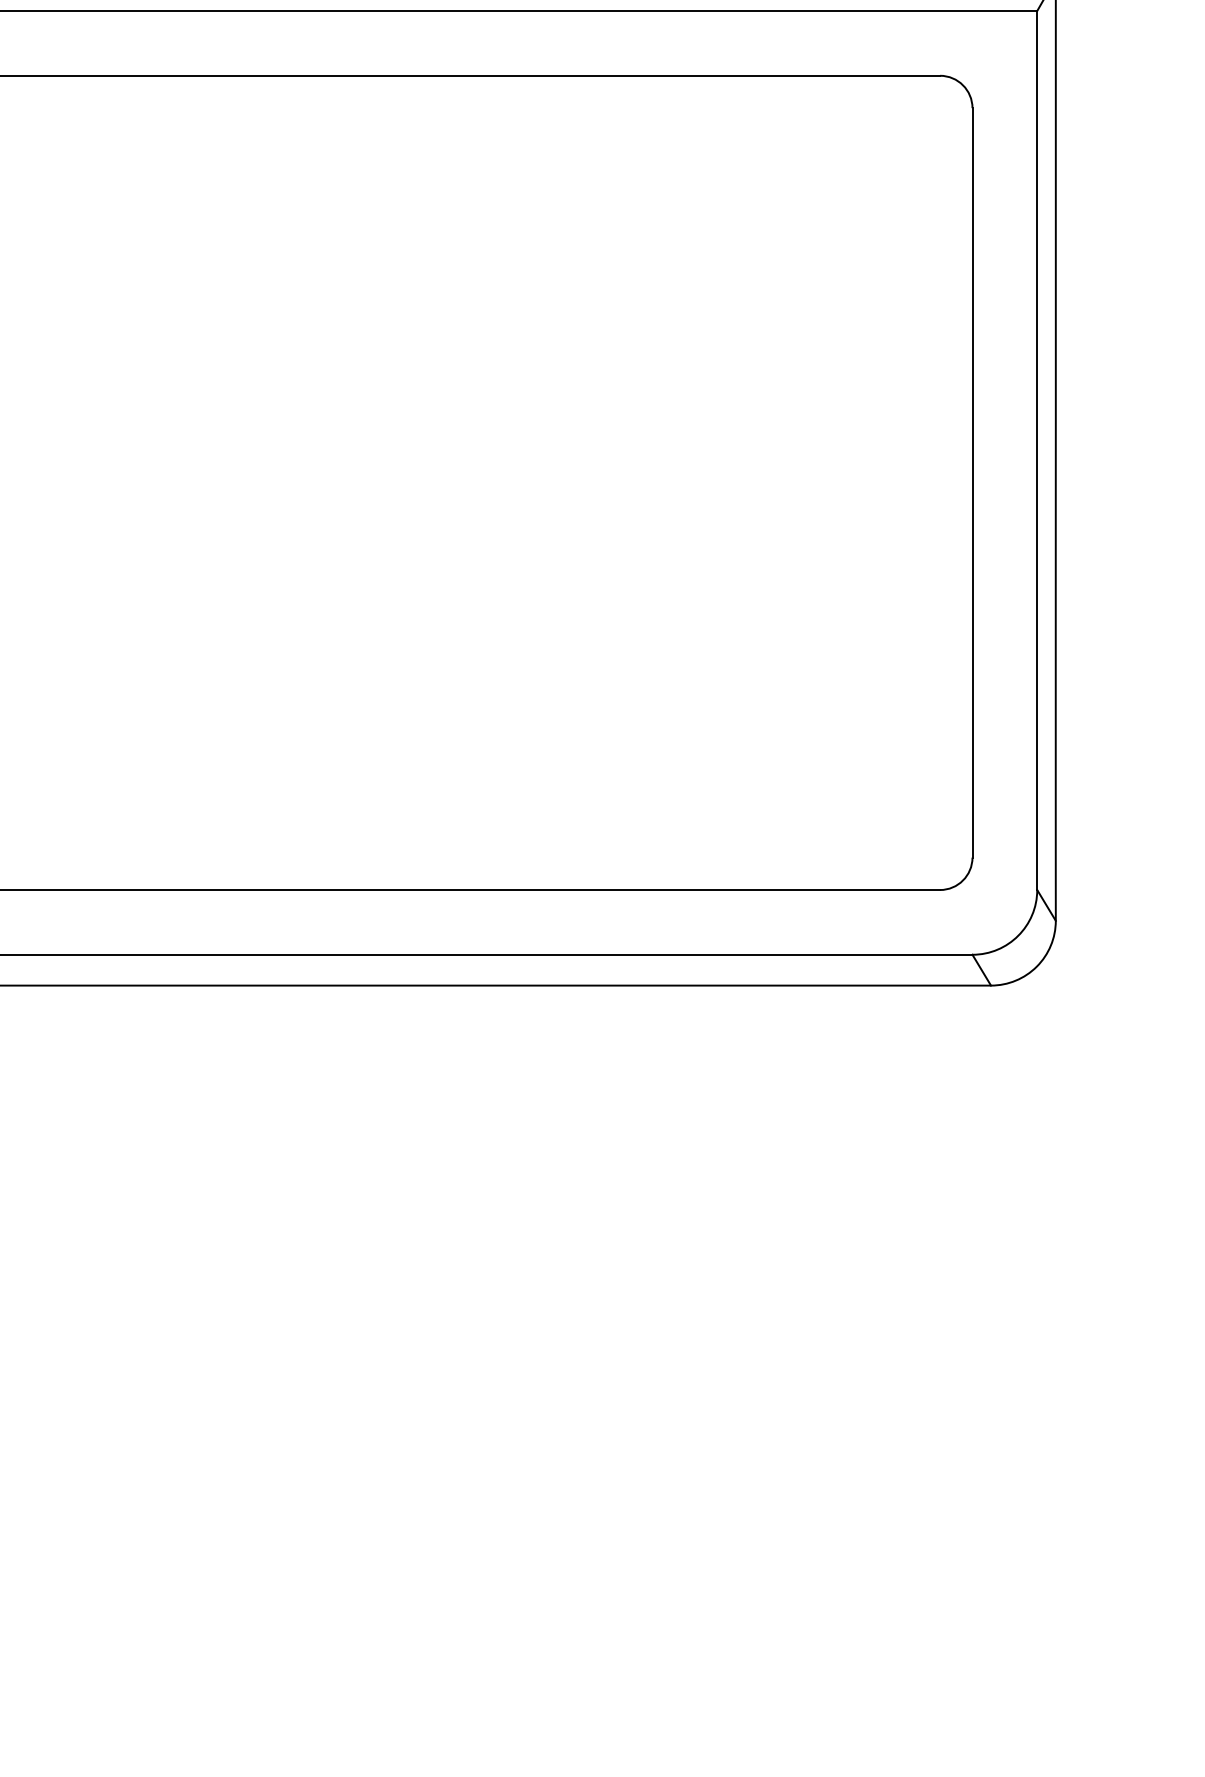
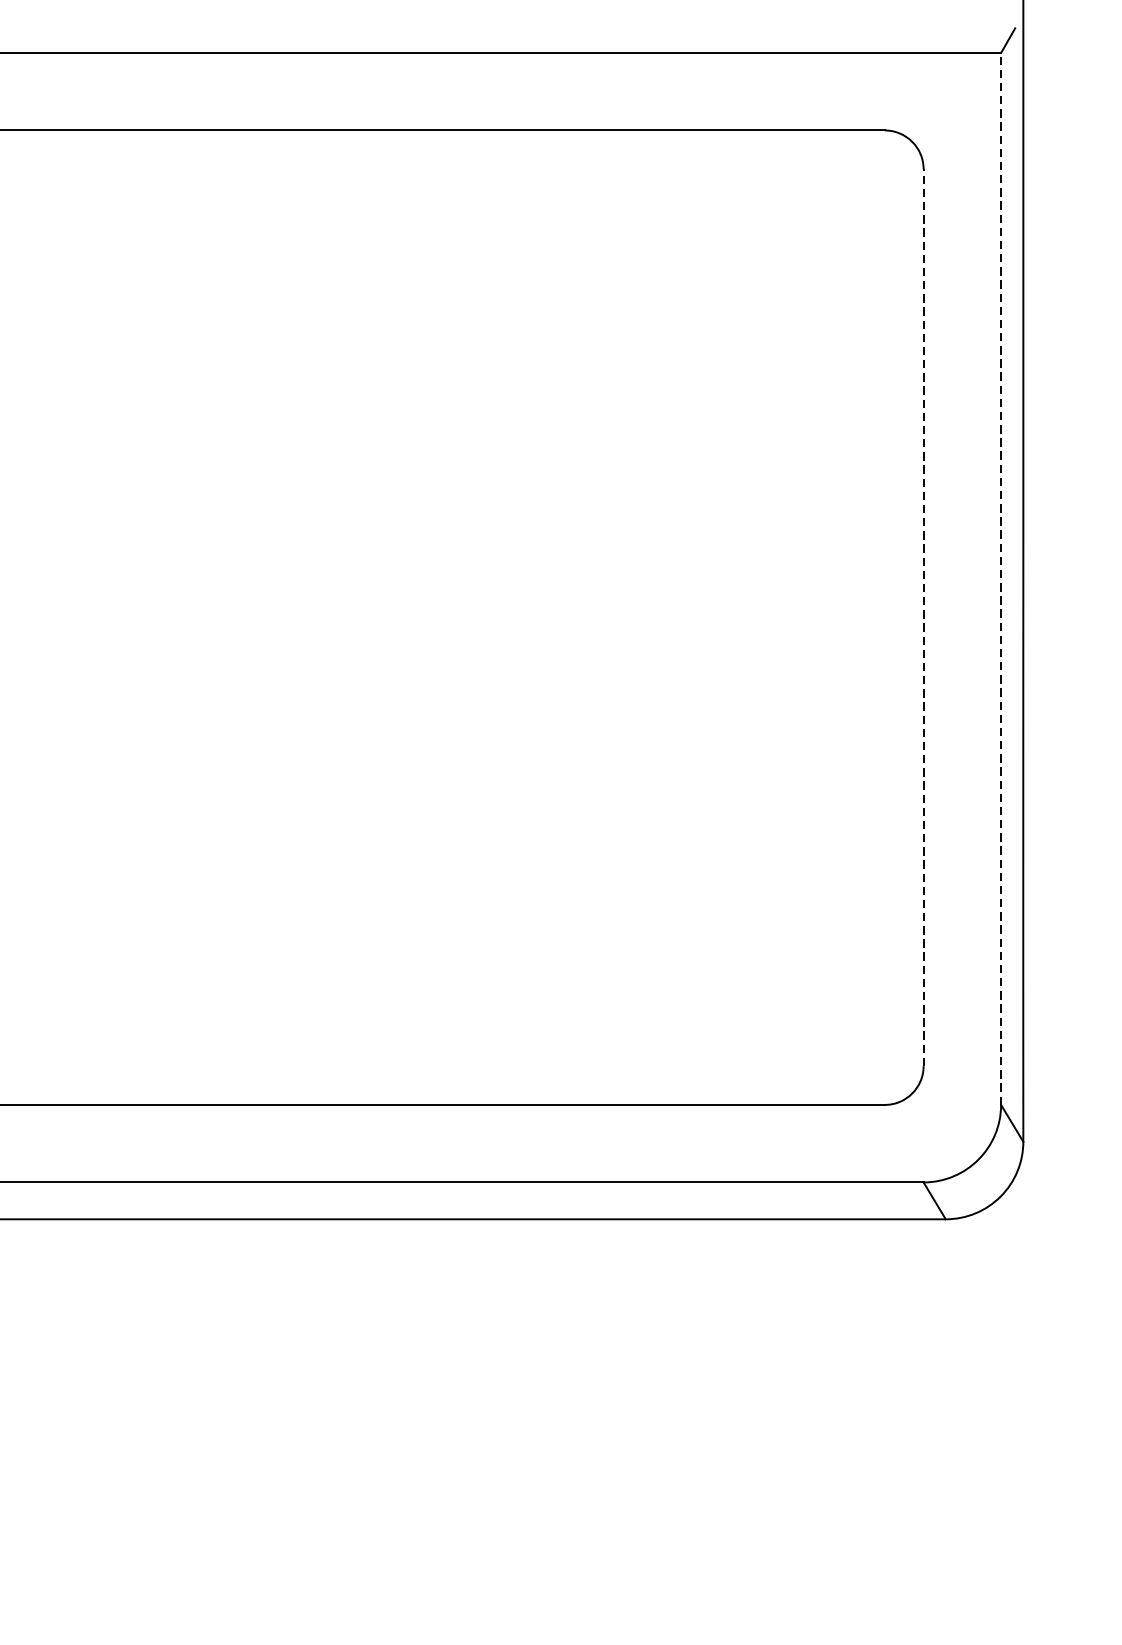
line: (1037, 450) -> (1001, 578), solid -> dashed
line: (972, 482) -> (923, 617), solid -> dashed

